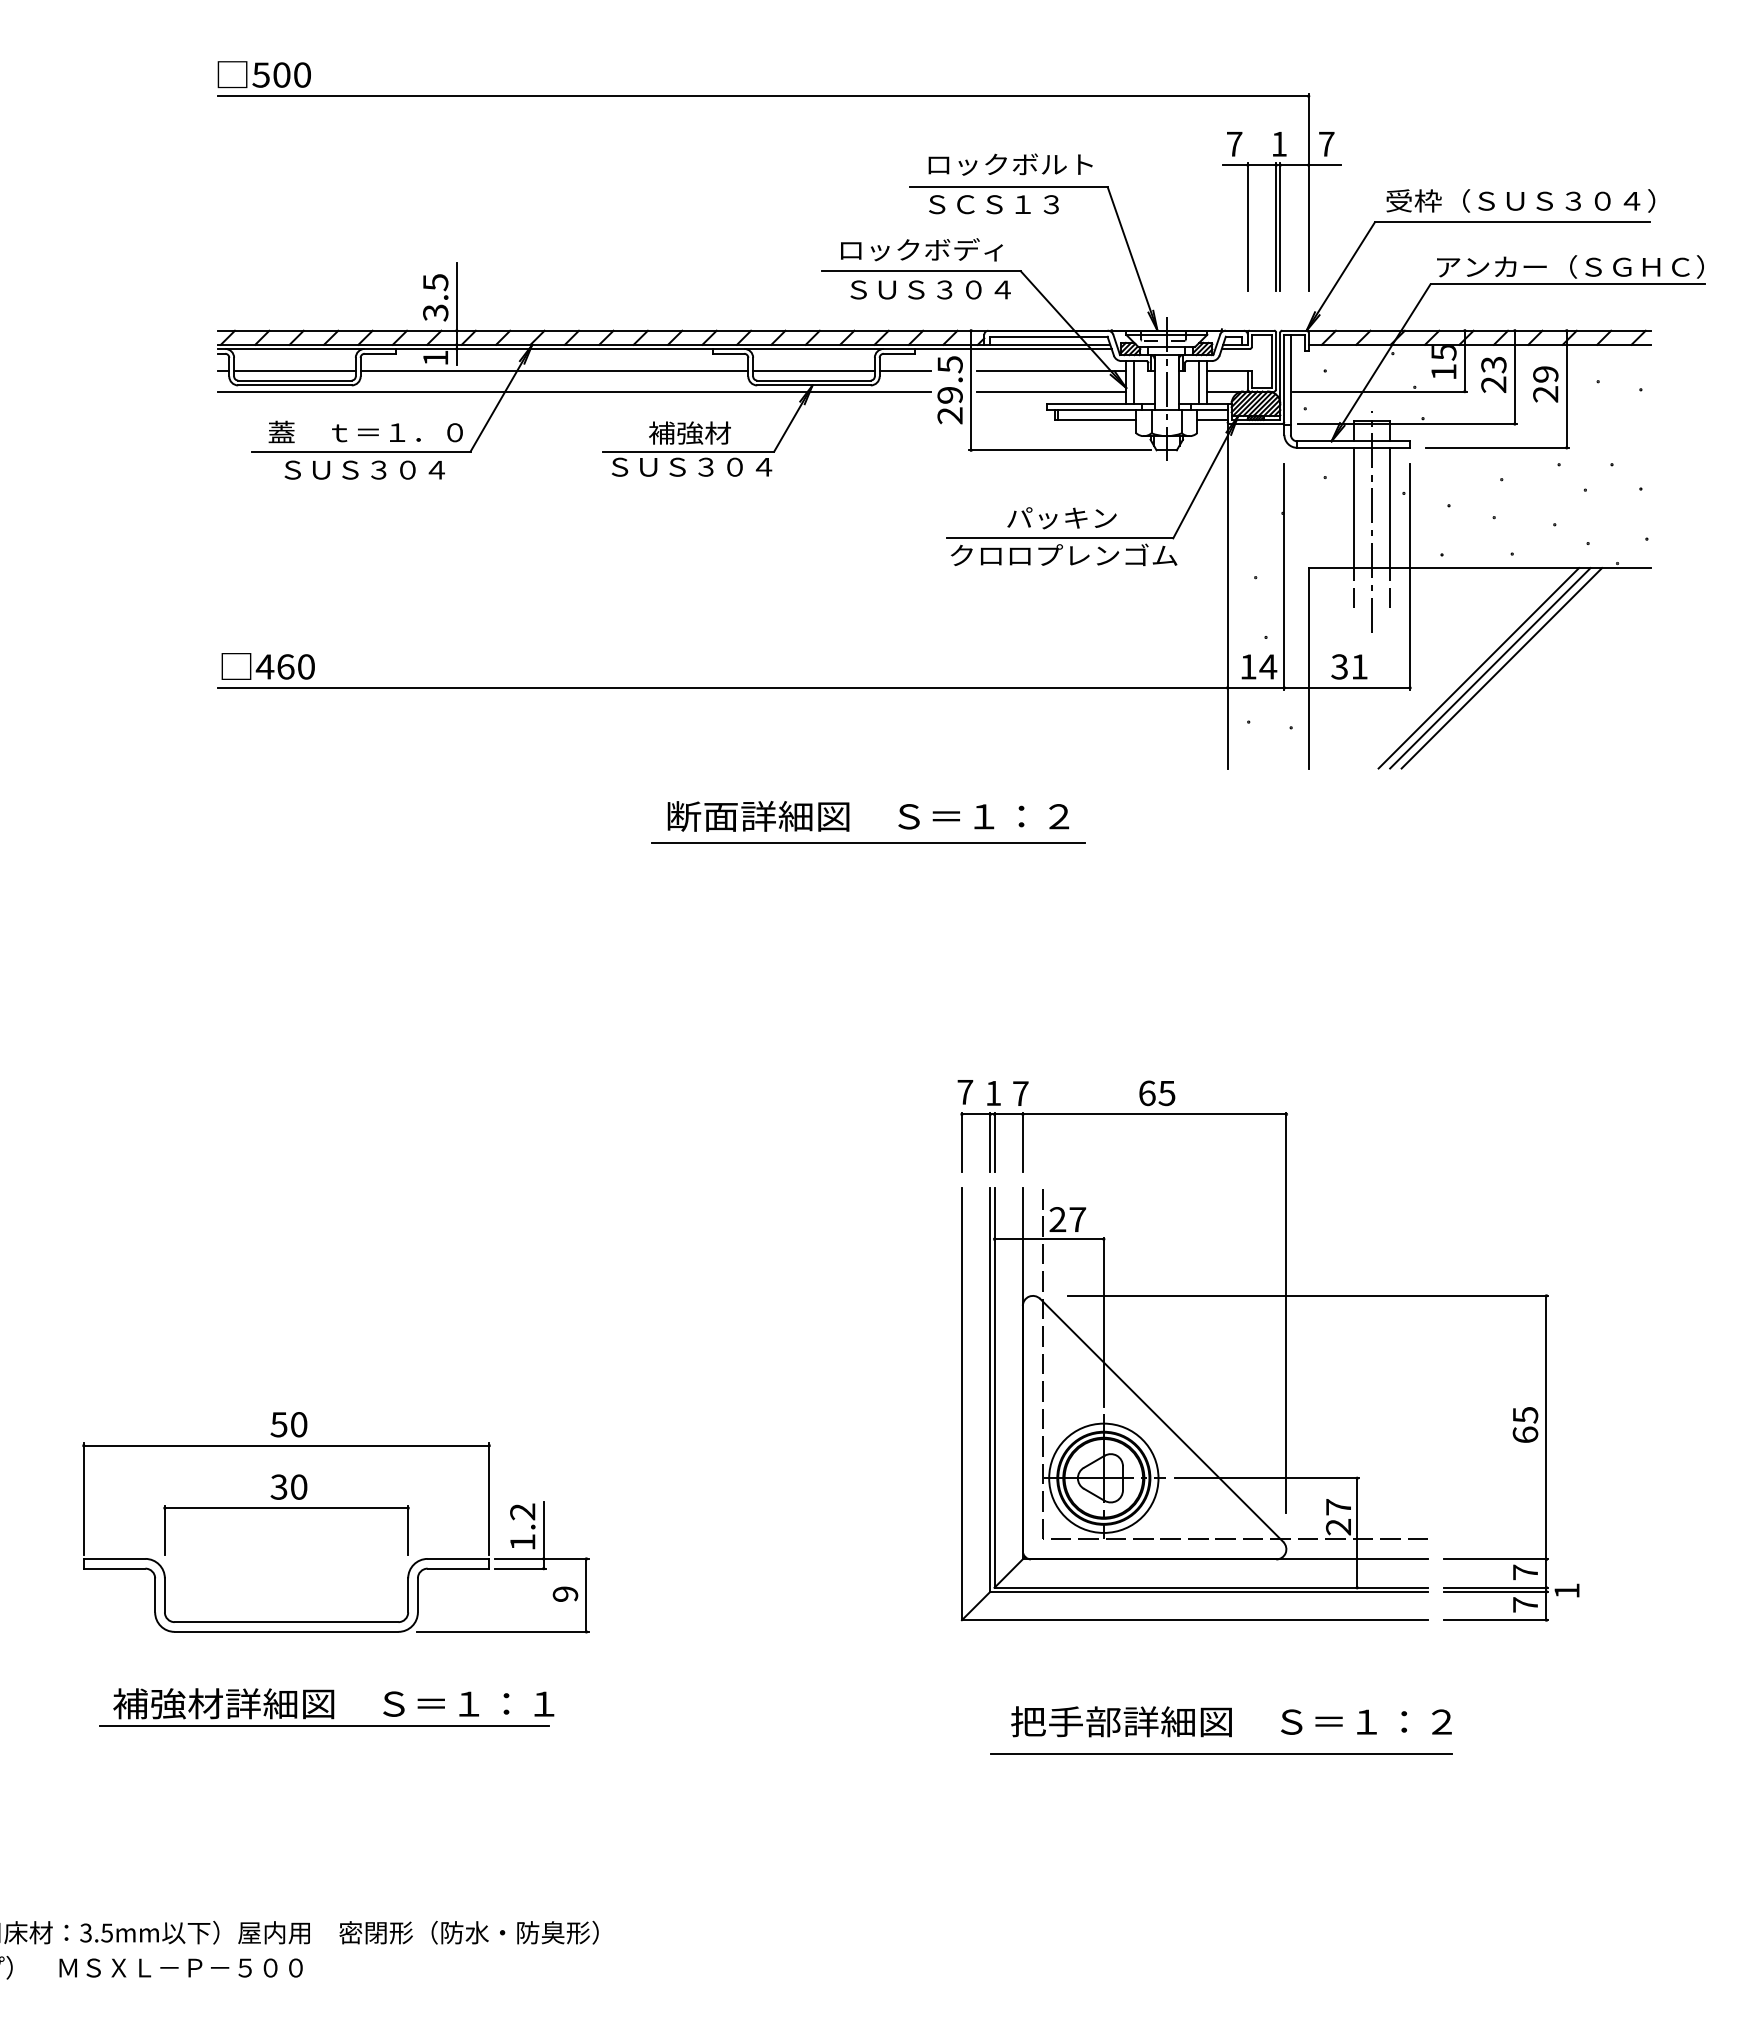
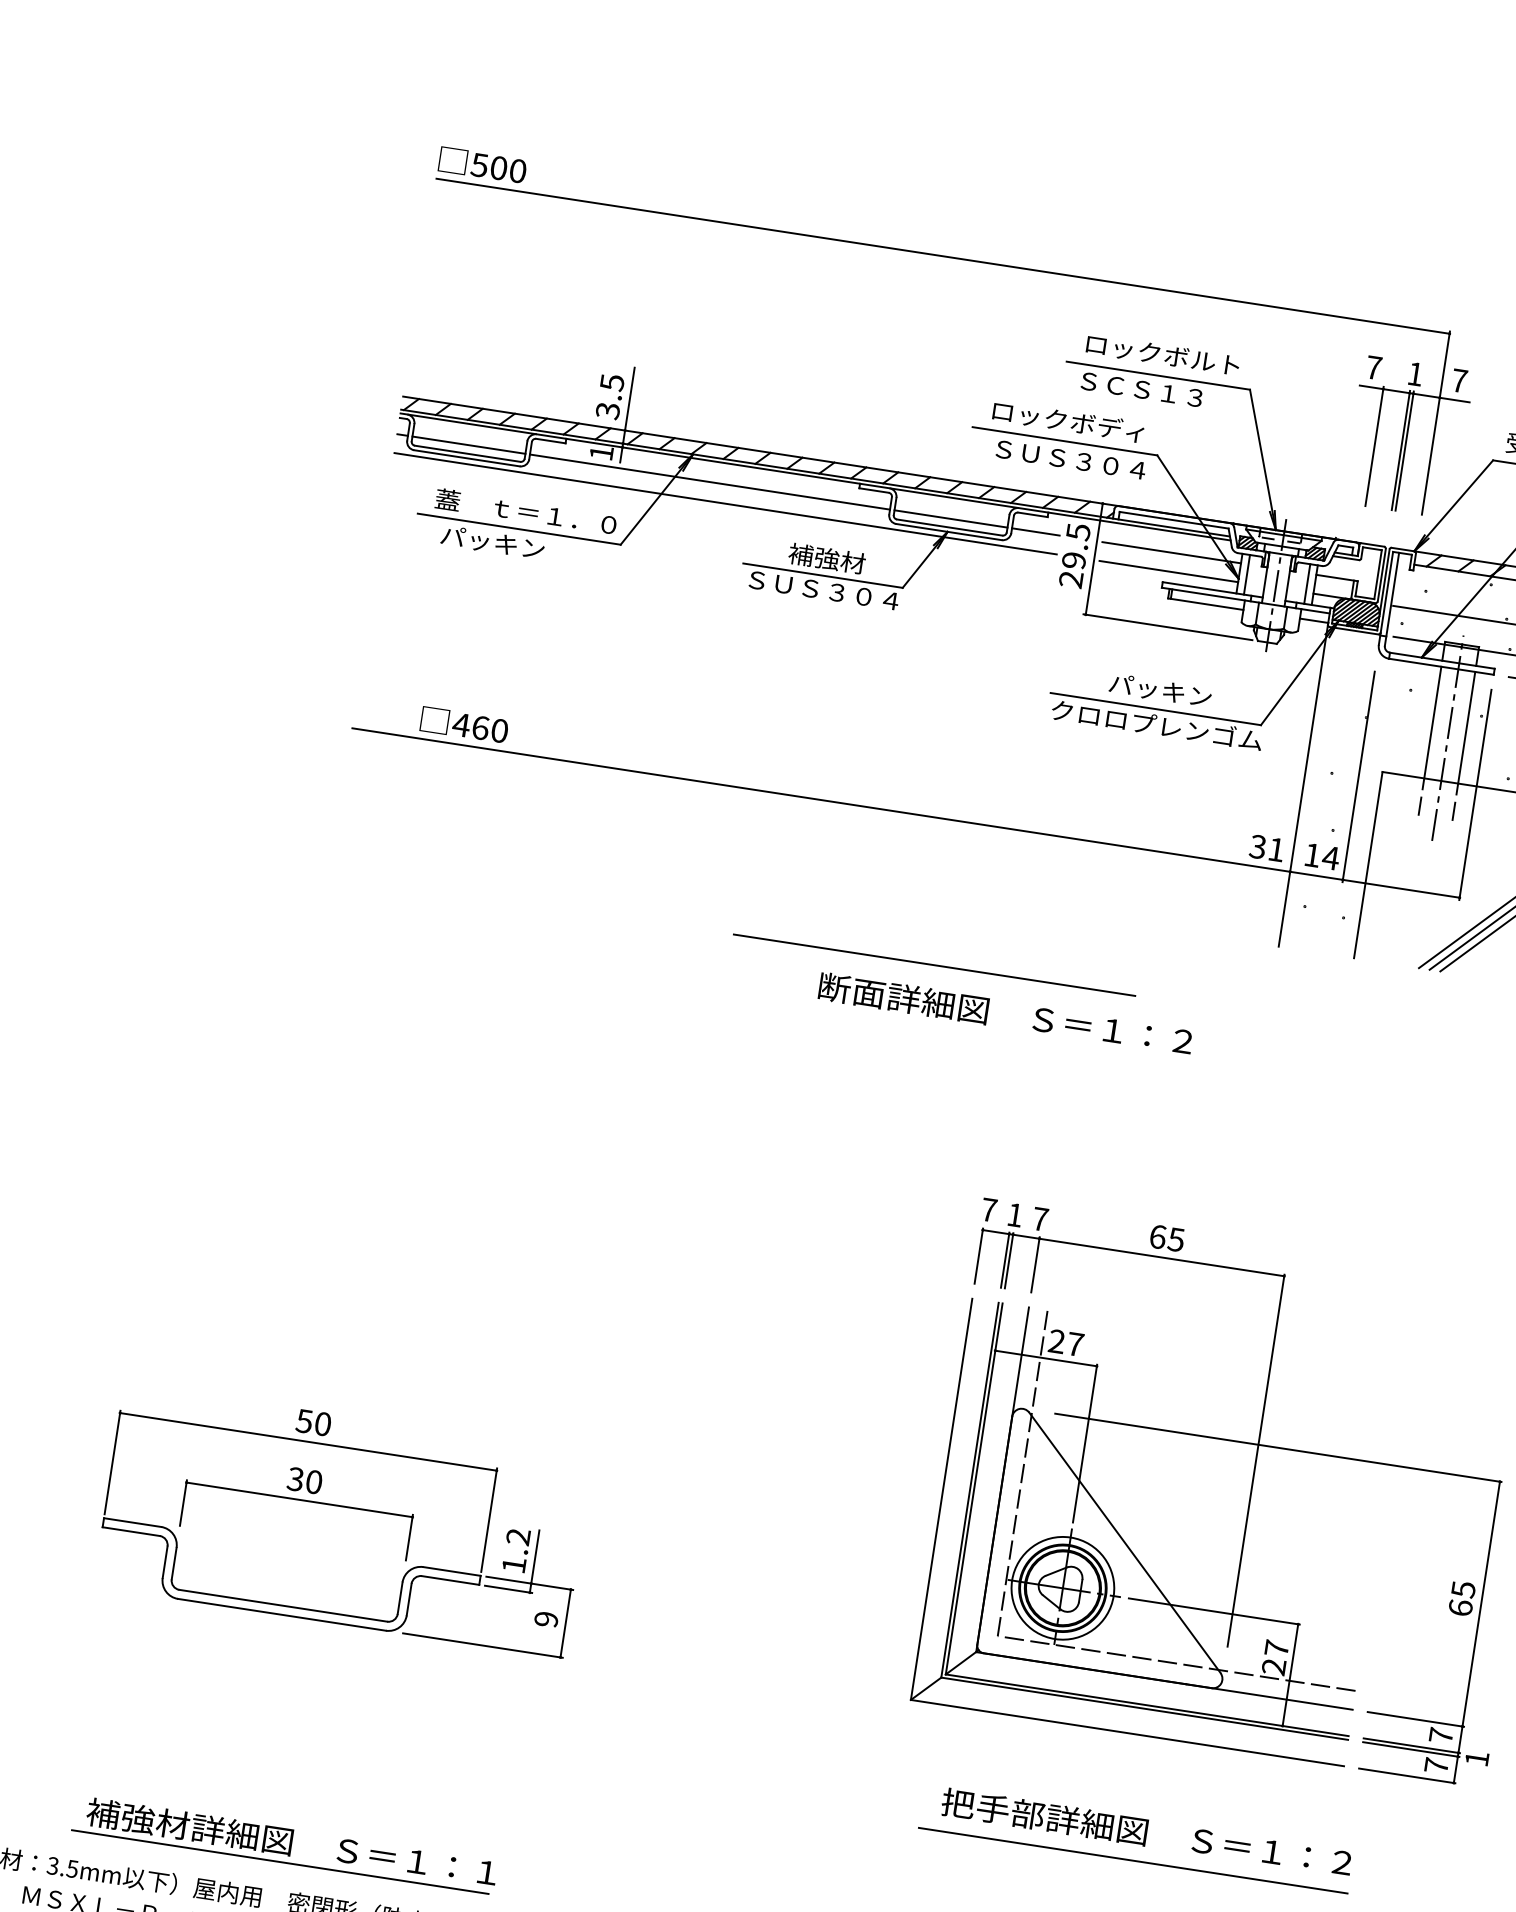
text: (362, 470) -> (517, 546), ＳＵＳ３０４ -> パッキン
text: (267, 666) -> (463, 724), moved
text: (1349, 666) -> (1267, 847), moved
text: (867, 816) -> (1005, 1014), moved
part: (326, 1707) -> (284, 1844), moved

